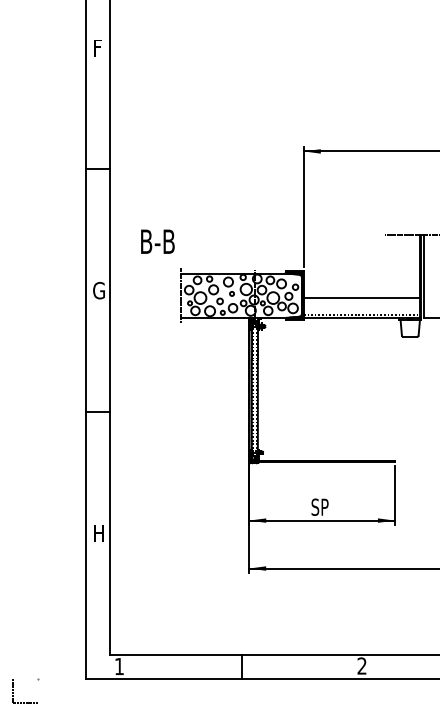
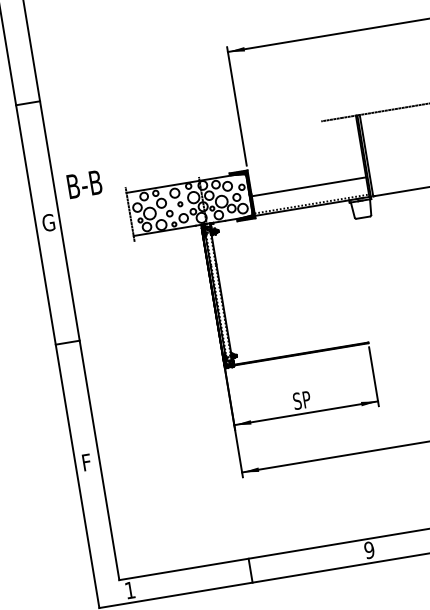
text: (157, 241) -> (84, 184), moved
text: (99, 533) -> (88, 462), H -> F
text: (361, 665) -> (368, 549), 2 -> 9

